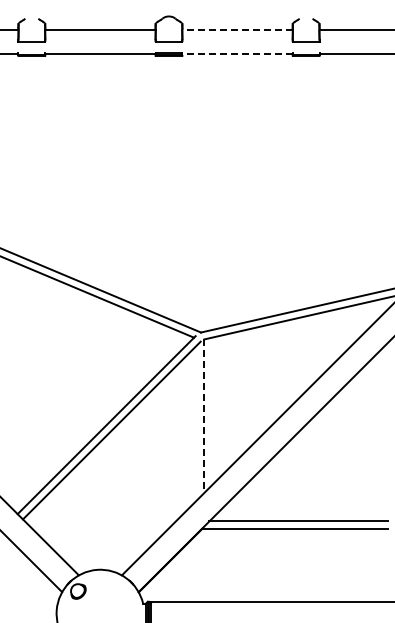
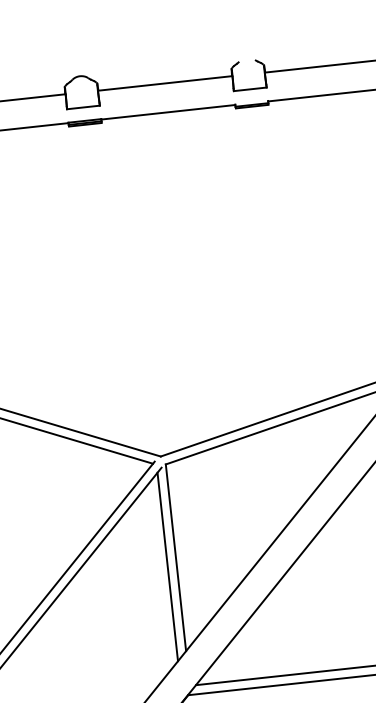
line: (237, 29) -> (165, 83), dashed -> solid
line: (237, 53) -> (168, 112), dashed -> solid
line: (204, 416) -> (176, 558), dashed -> solid
line: (196, 422) -> (167, 566), added

